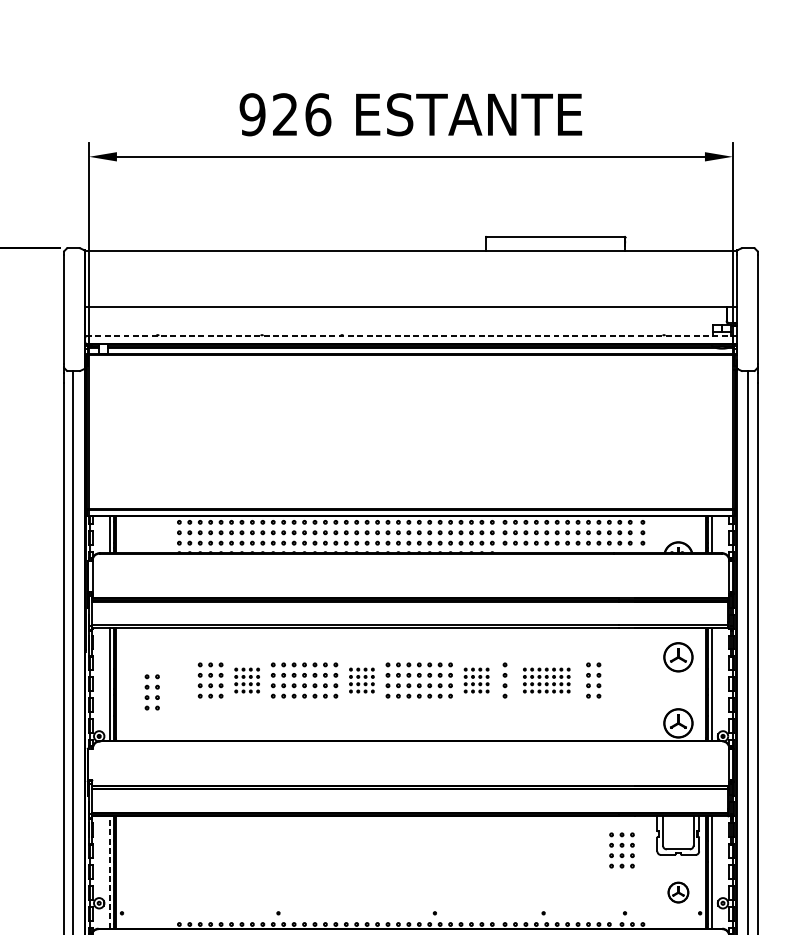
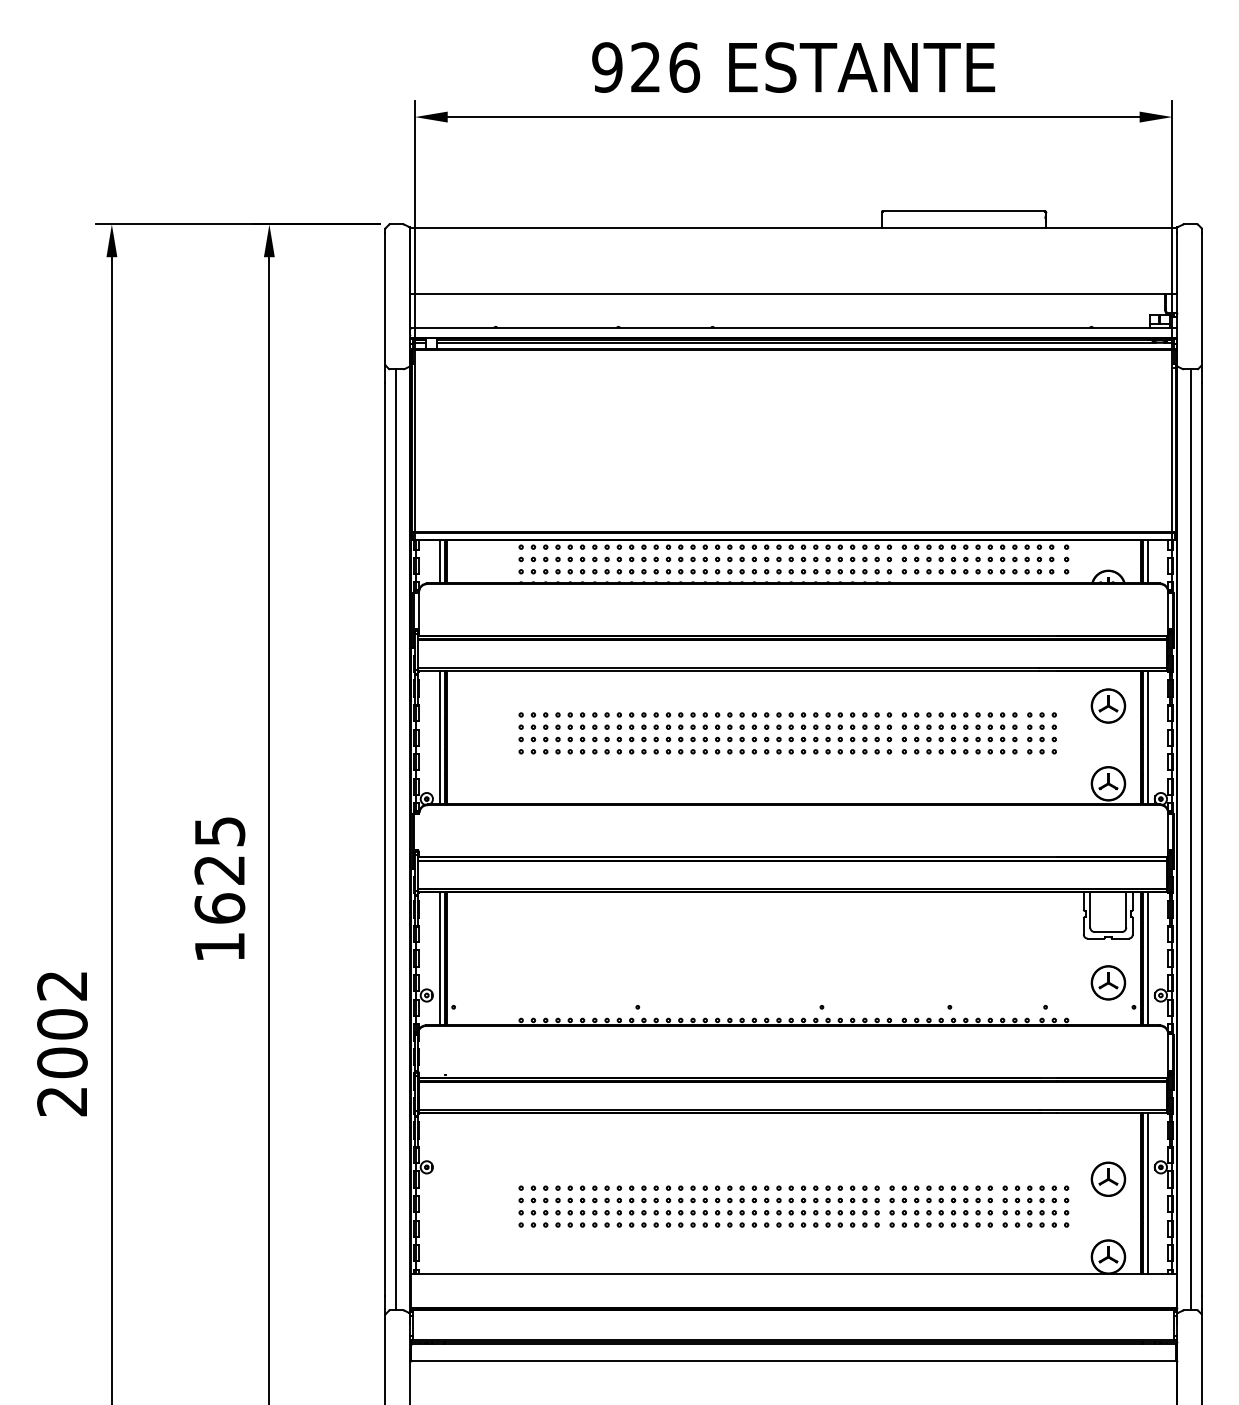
line: (410, 335) -> (793, 327), dashed -> solid
part: (246, 680) -> (600, 733), size x1.43
part: (361, 680) -> (735, 733), size x1.43
part: (476, 680) -> (870, 733), size x1.43
part: (546, 680) -> (953, 733), size x1.43
part: (151, 692) -> (526, 733), moved
part: (621, 850) -> (1041, 733), moved
line: (110, 871) -> (440, 958), dashed -> solid
part: (678, 892) -> (1108, 982), size x1.43

